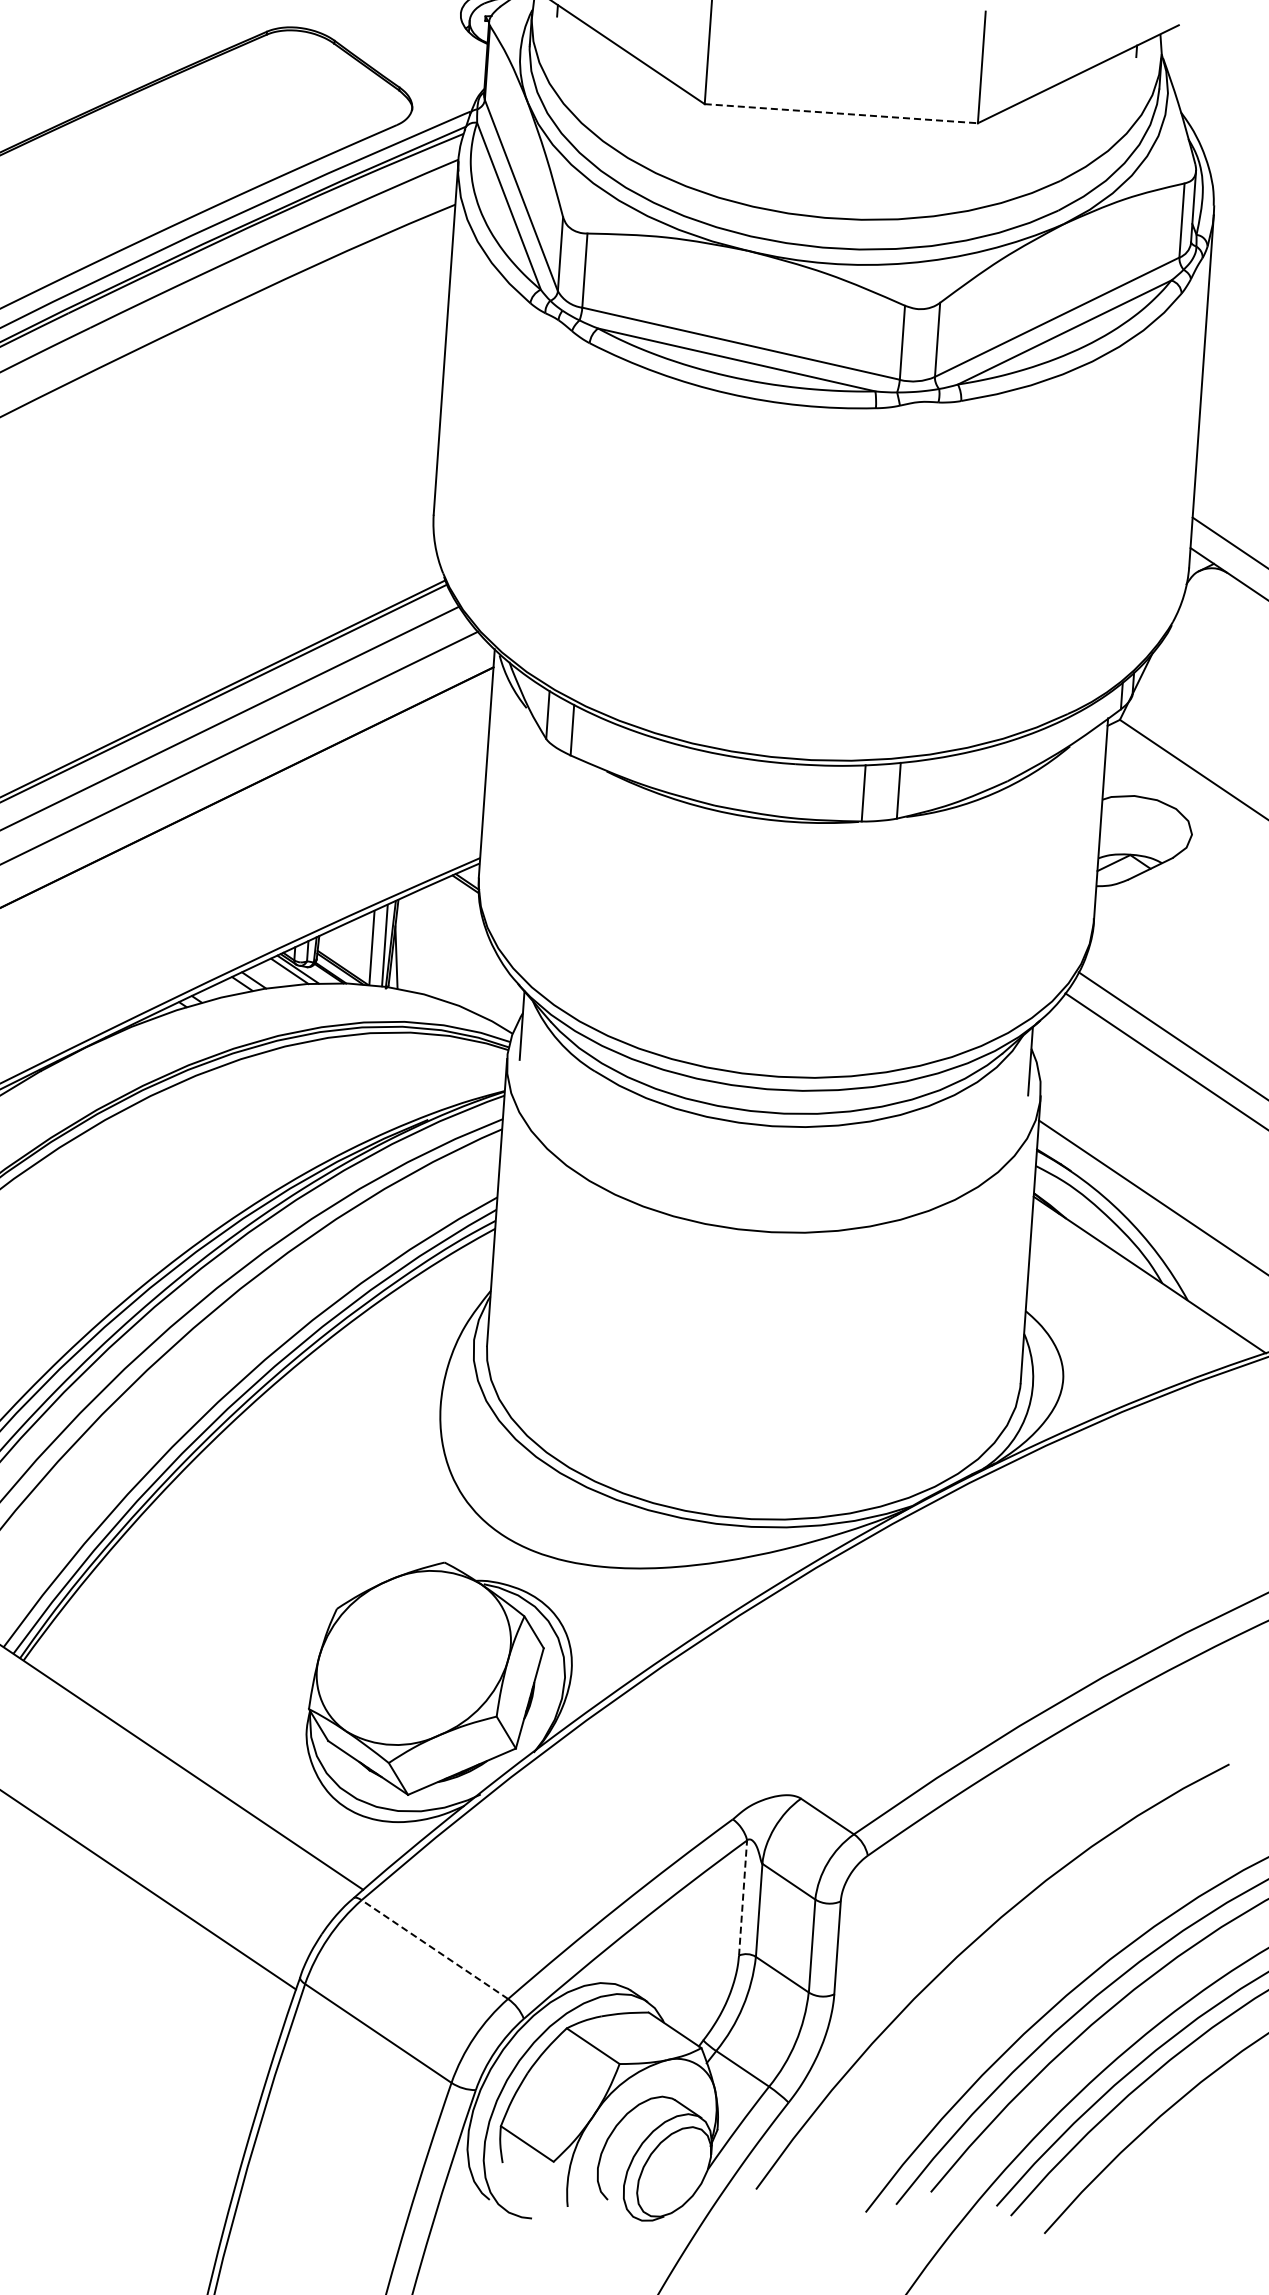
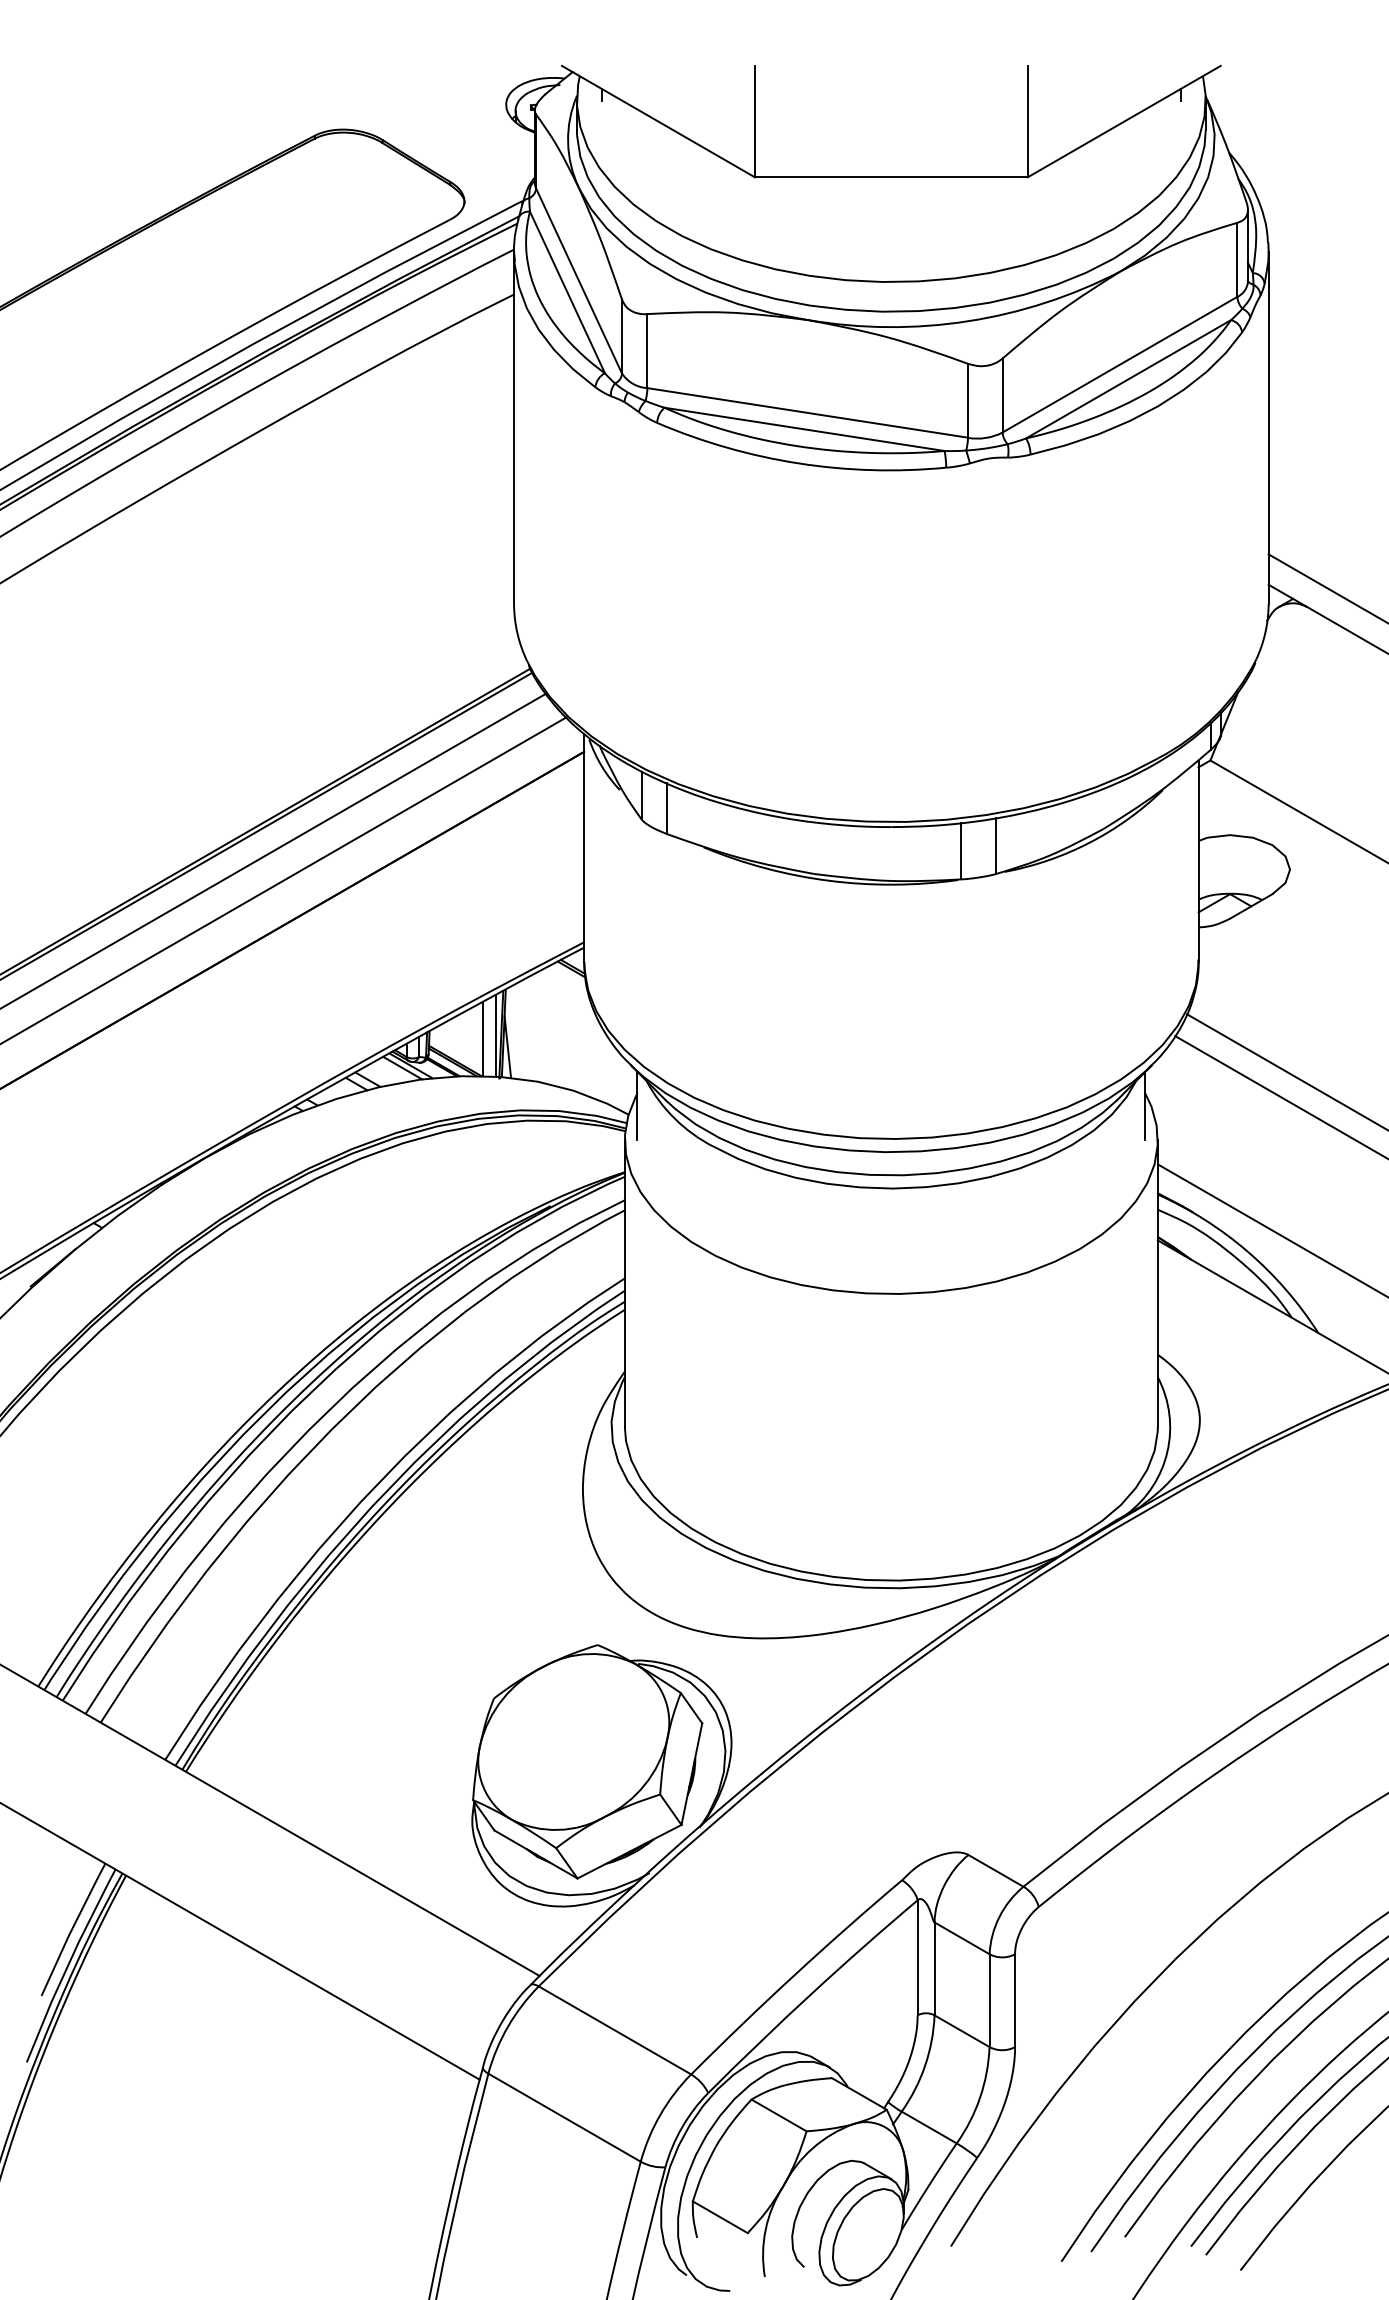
line: (841, 113) -> (891, 177), dashed -> solid
line: (742, 1897) -> (917, 1957), dashed -> solid
line: (434, 1949) -> (614, 2030), dashed -> solid

